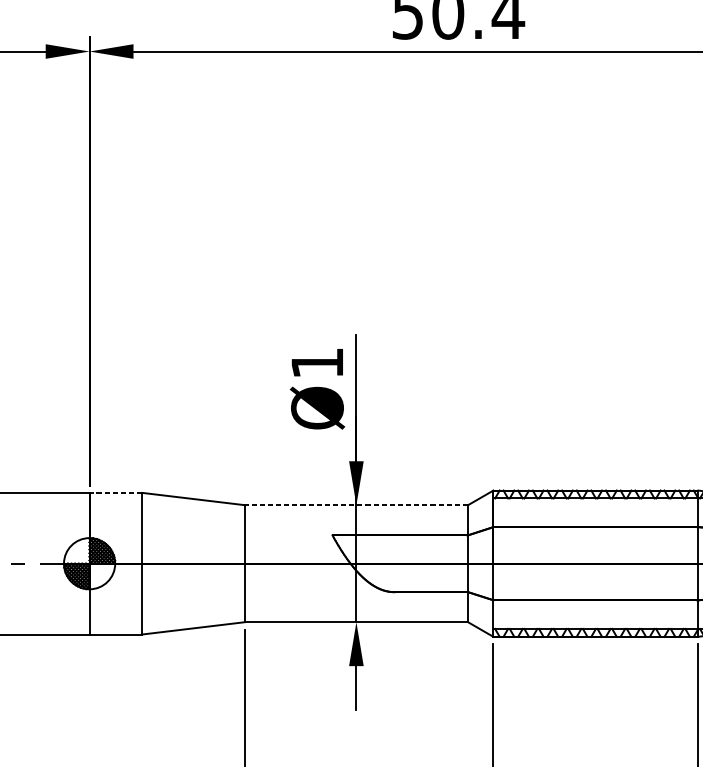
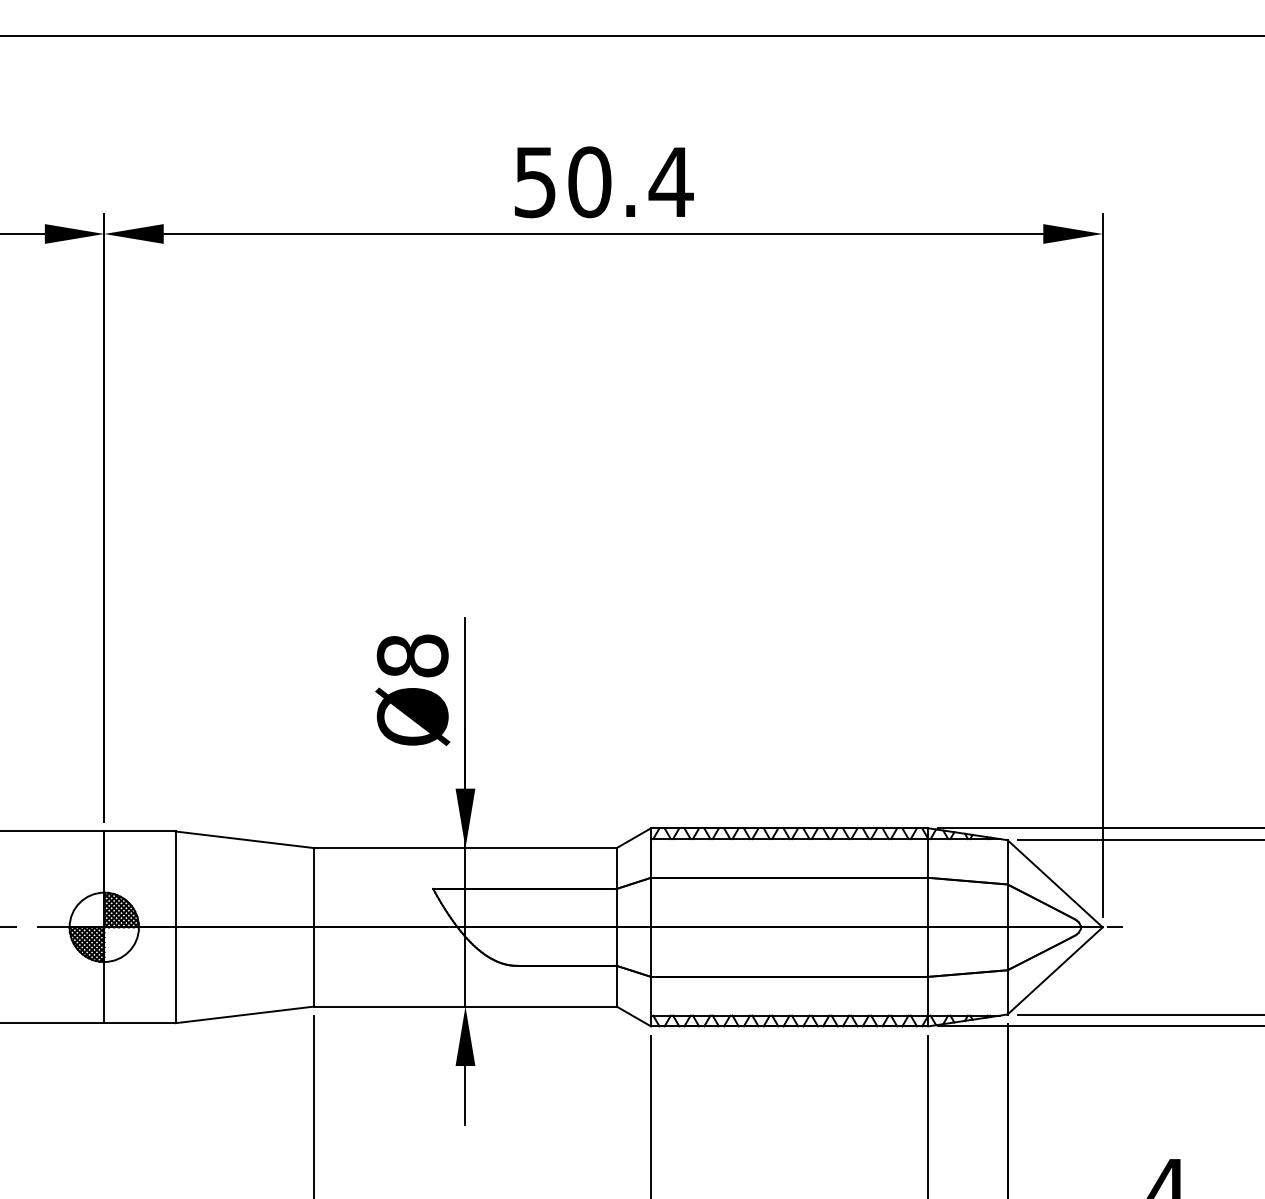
text: (317, 362) -> (412, 655), Ø1 -> Ø8
line: (115, 492) -> (139, 831), dashed -> solid
line: (355, 505) -> (464, 848), dashed -> solid

